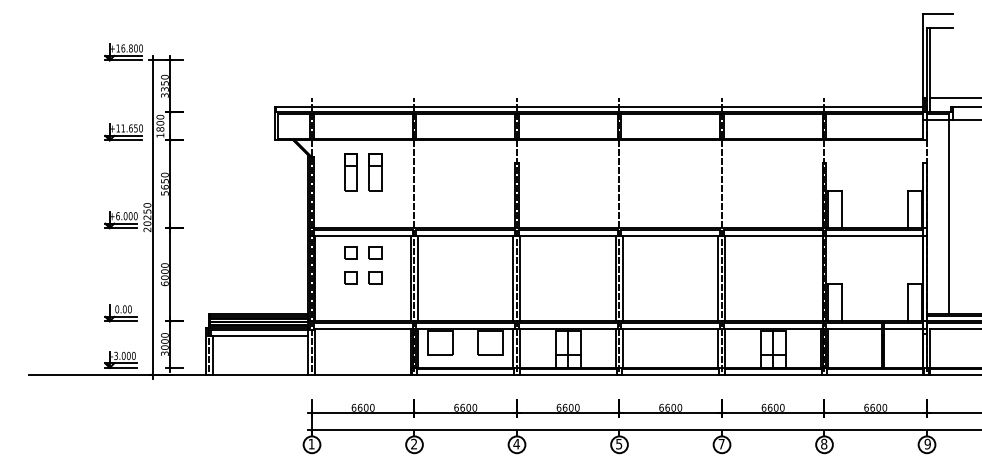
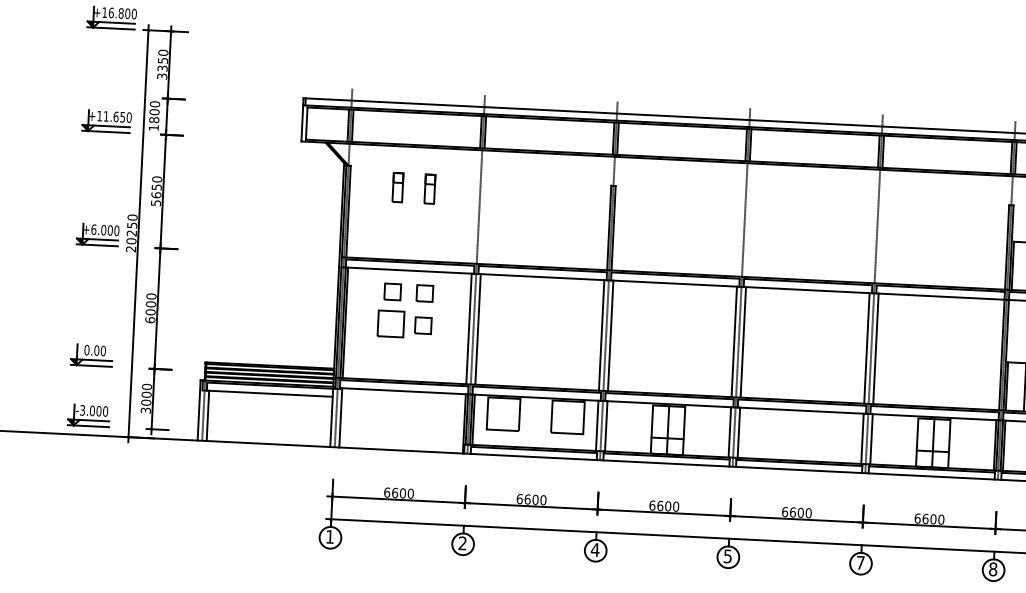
part: (350, 172) -> (397, 187), size x0.6
part: (375, 172) -> (429, 189), size x0.6
part: (350, 277) -> (390, 323), size x1.6

